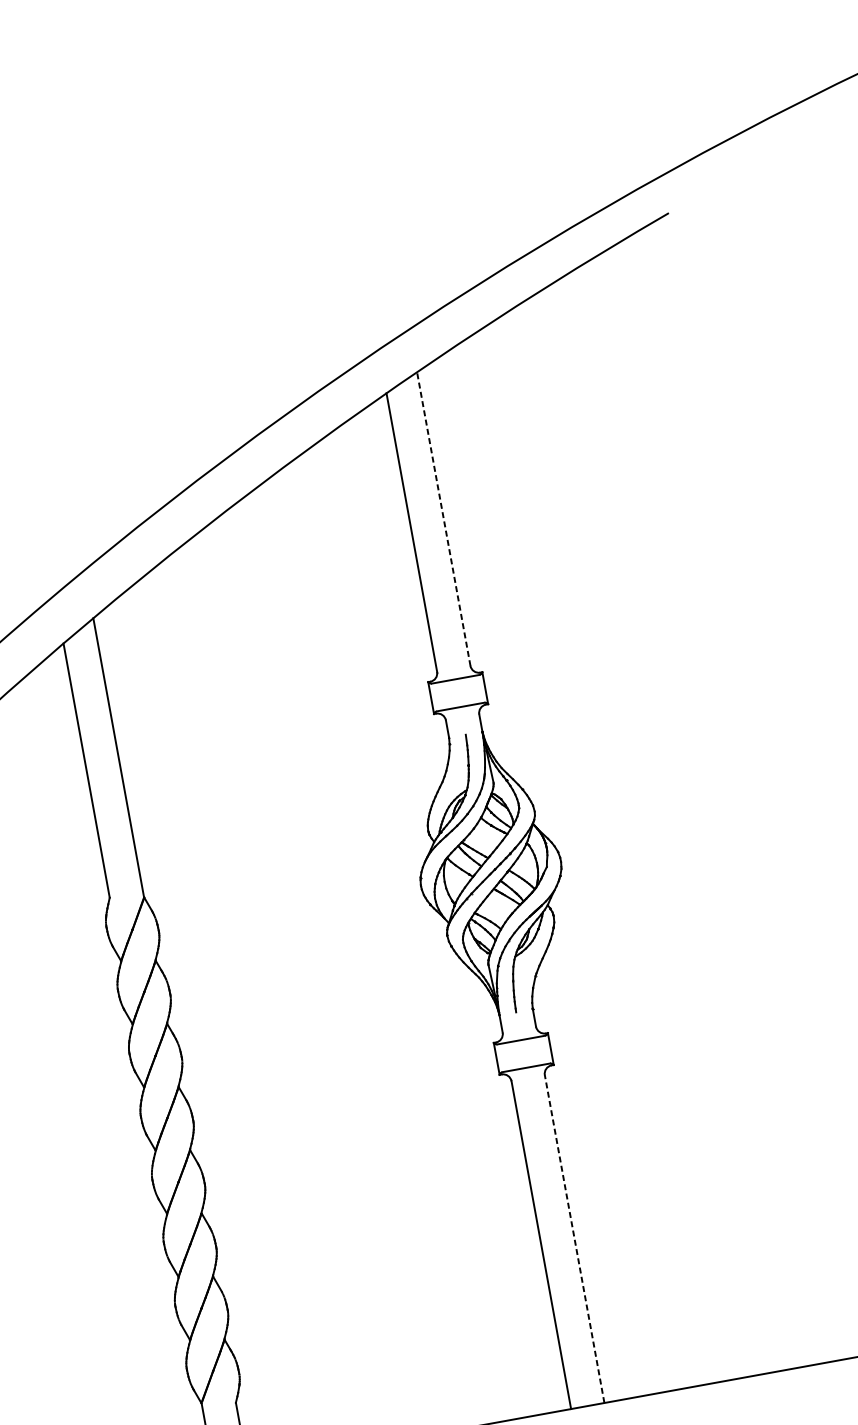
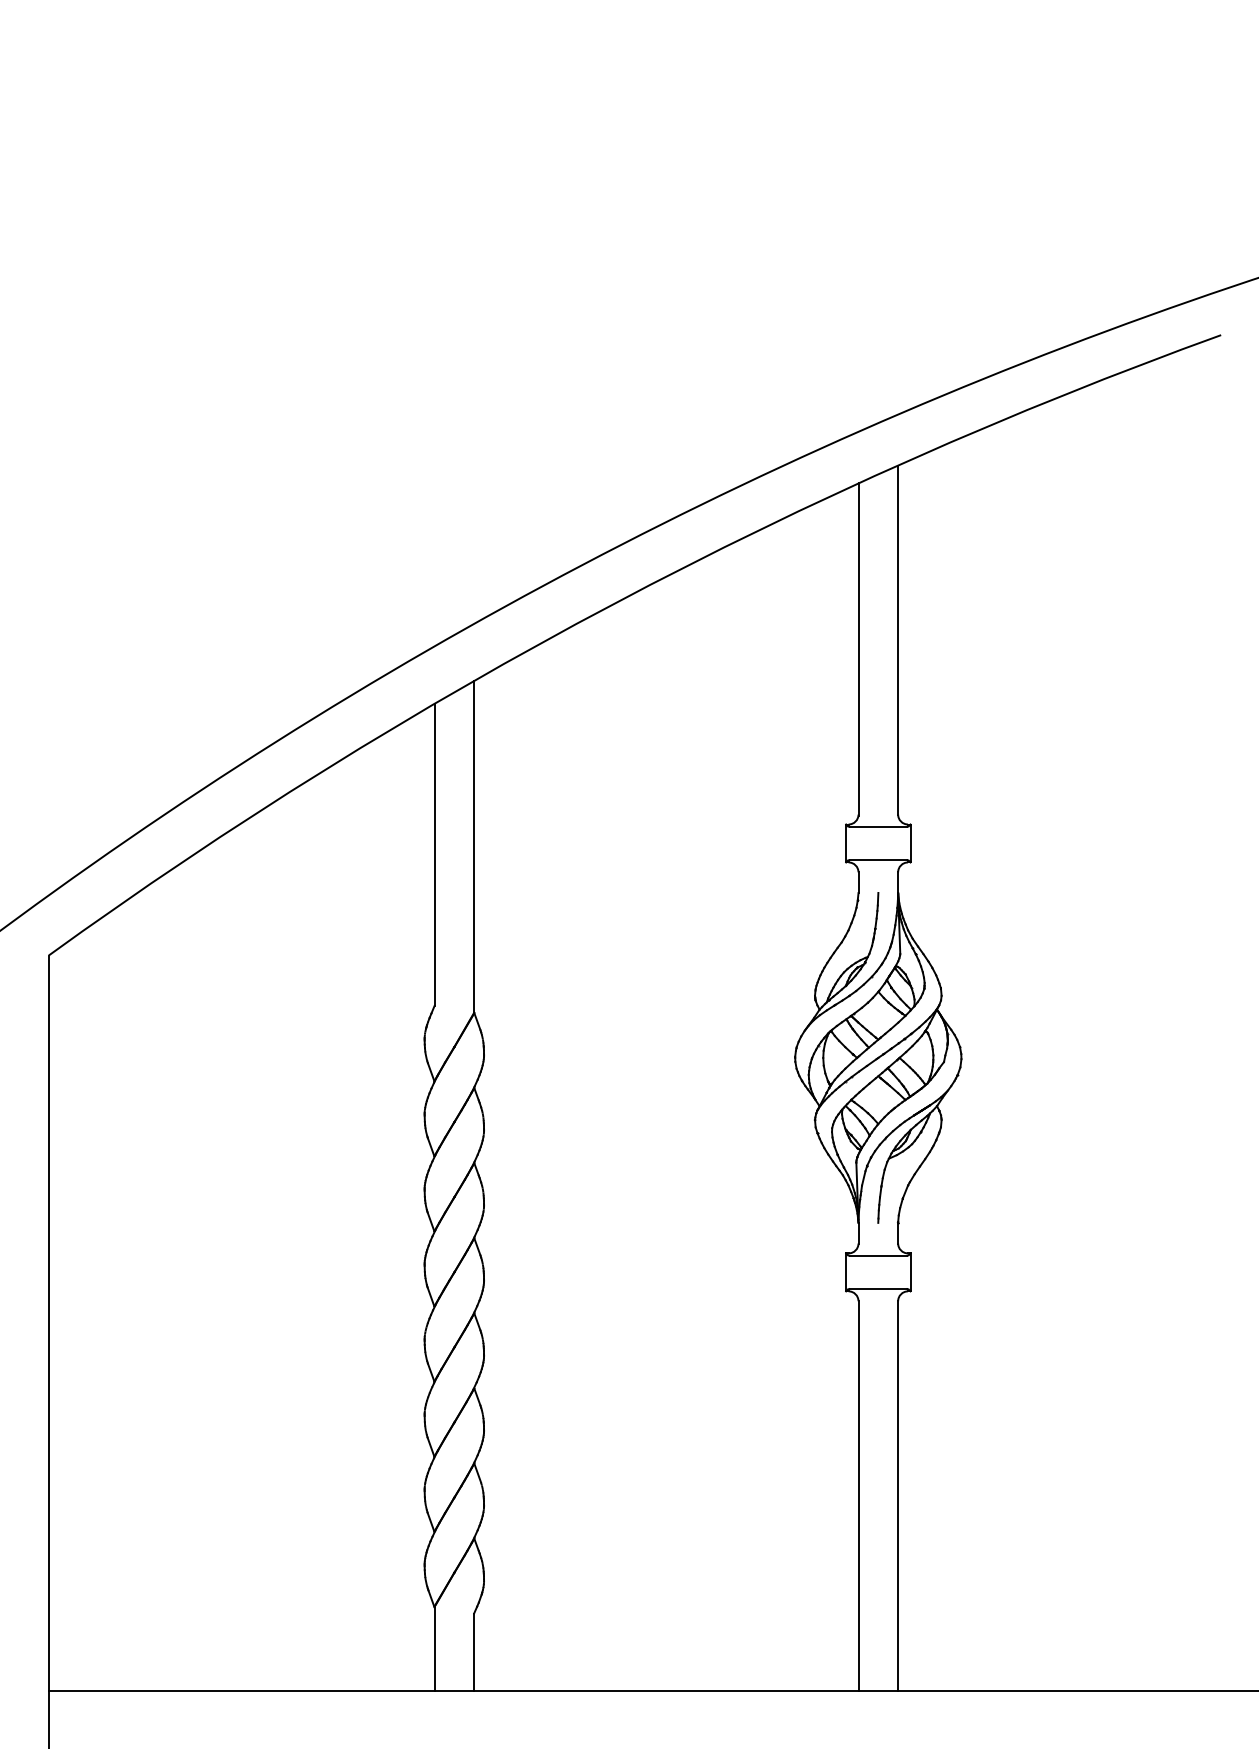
line: (444, 519) -> (898, 640), dashed -> solid
line: (574, 1238) -> (898, 1495), dashed -> solid

